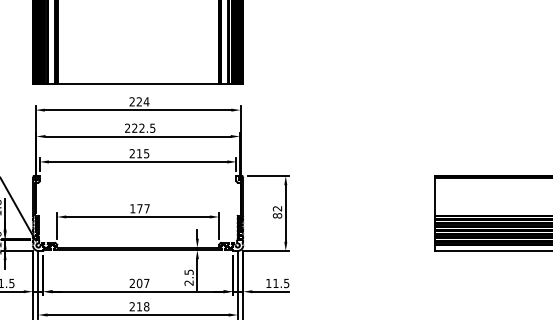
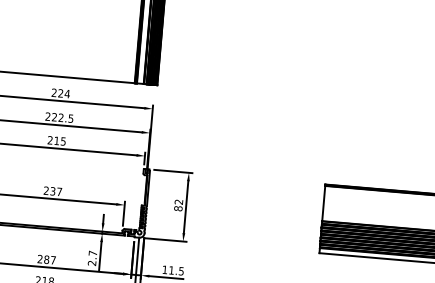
text: (136, 208) -> (49, 190), 177 -> 237
text: (188, 271) -> (92, 252), 2.5 -> 2.7
text: (139, 283) -> (46, 259), 207 -> 287

